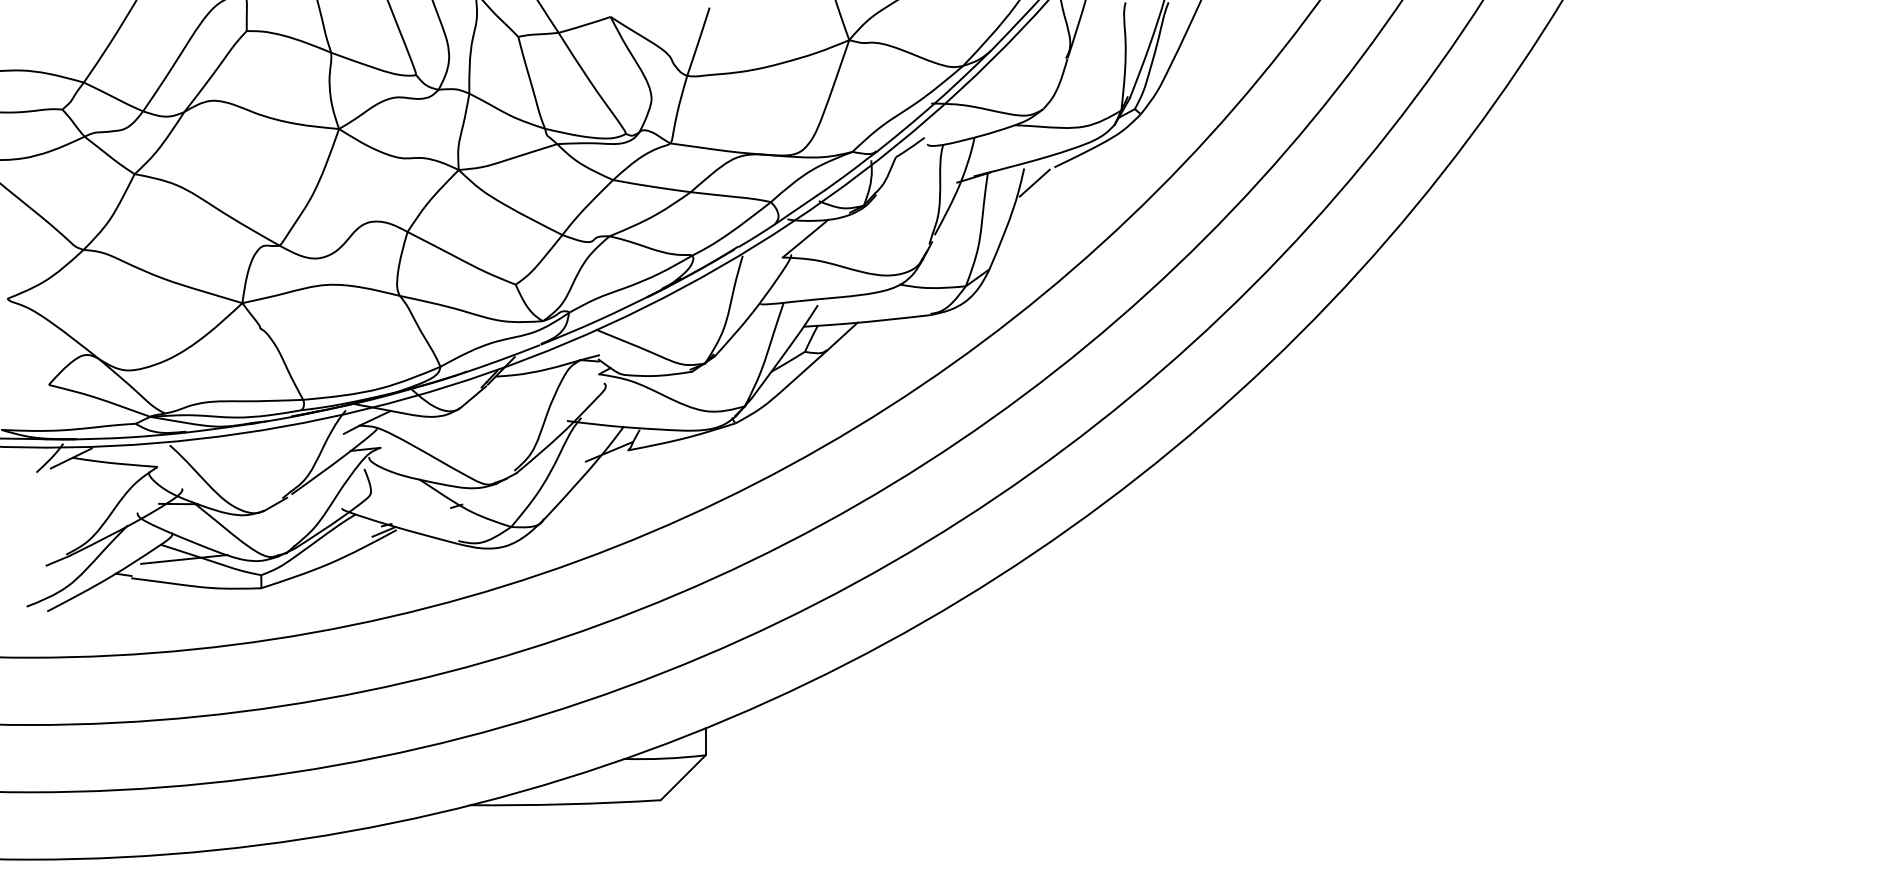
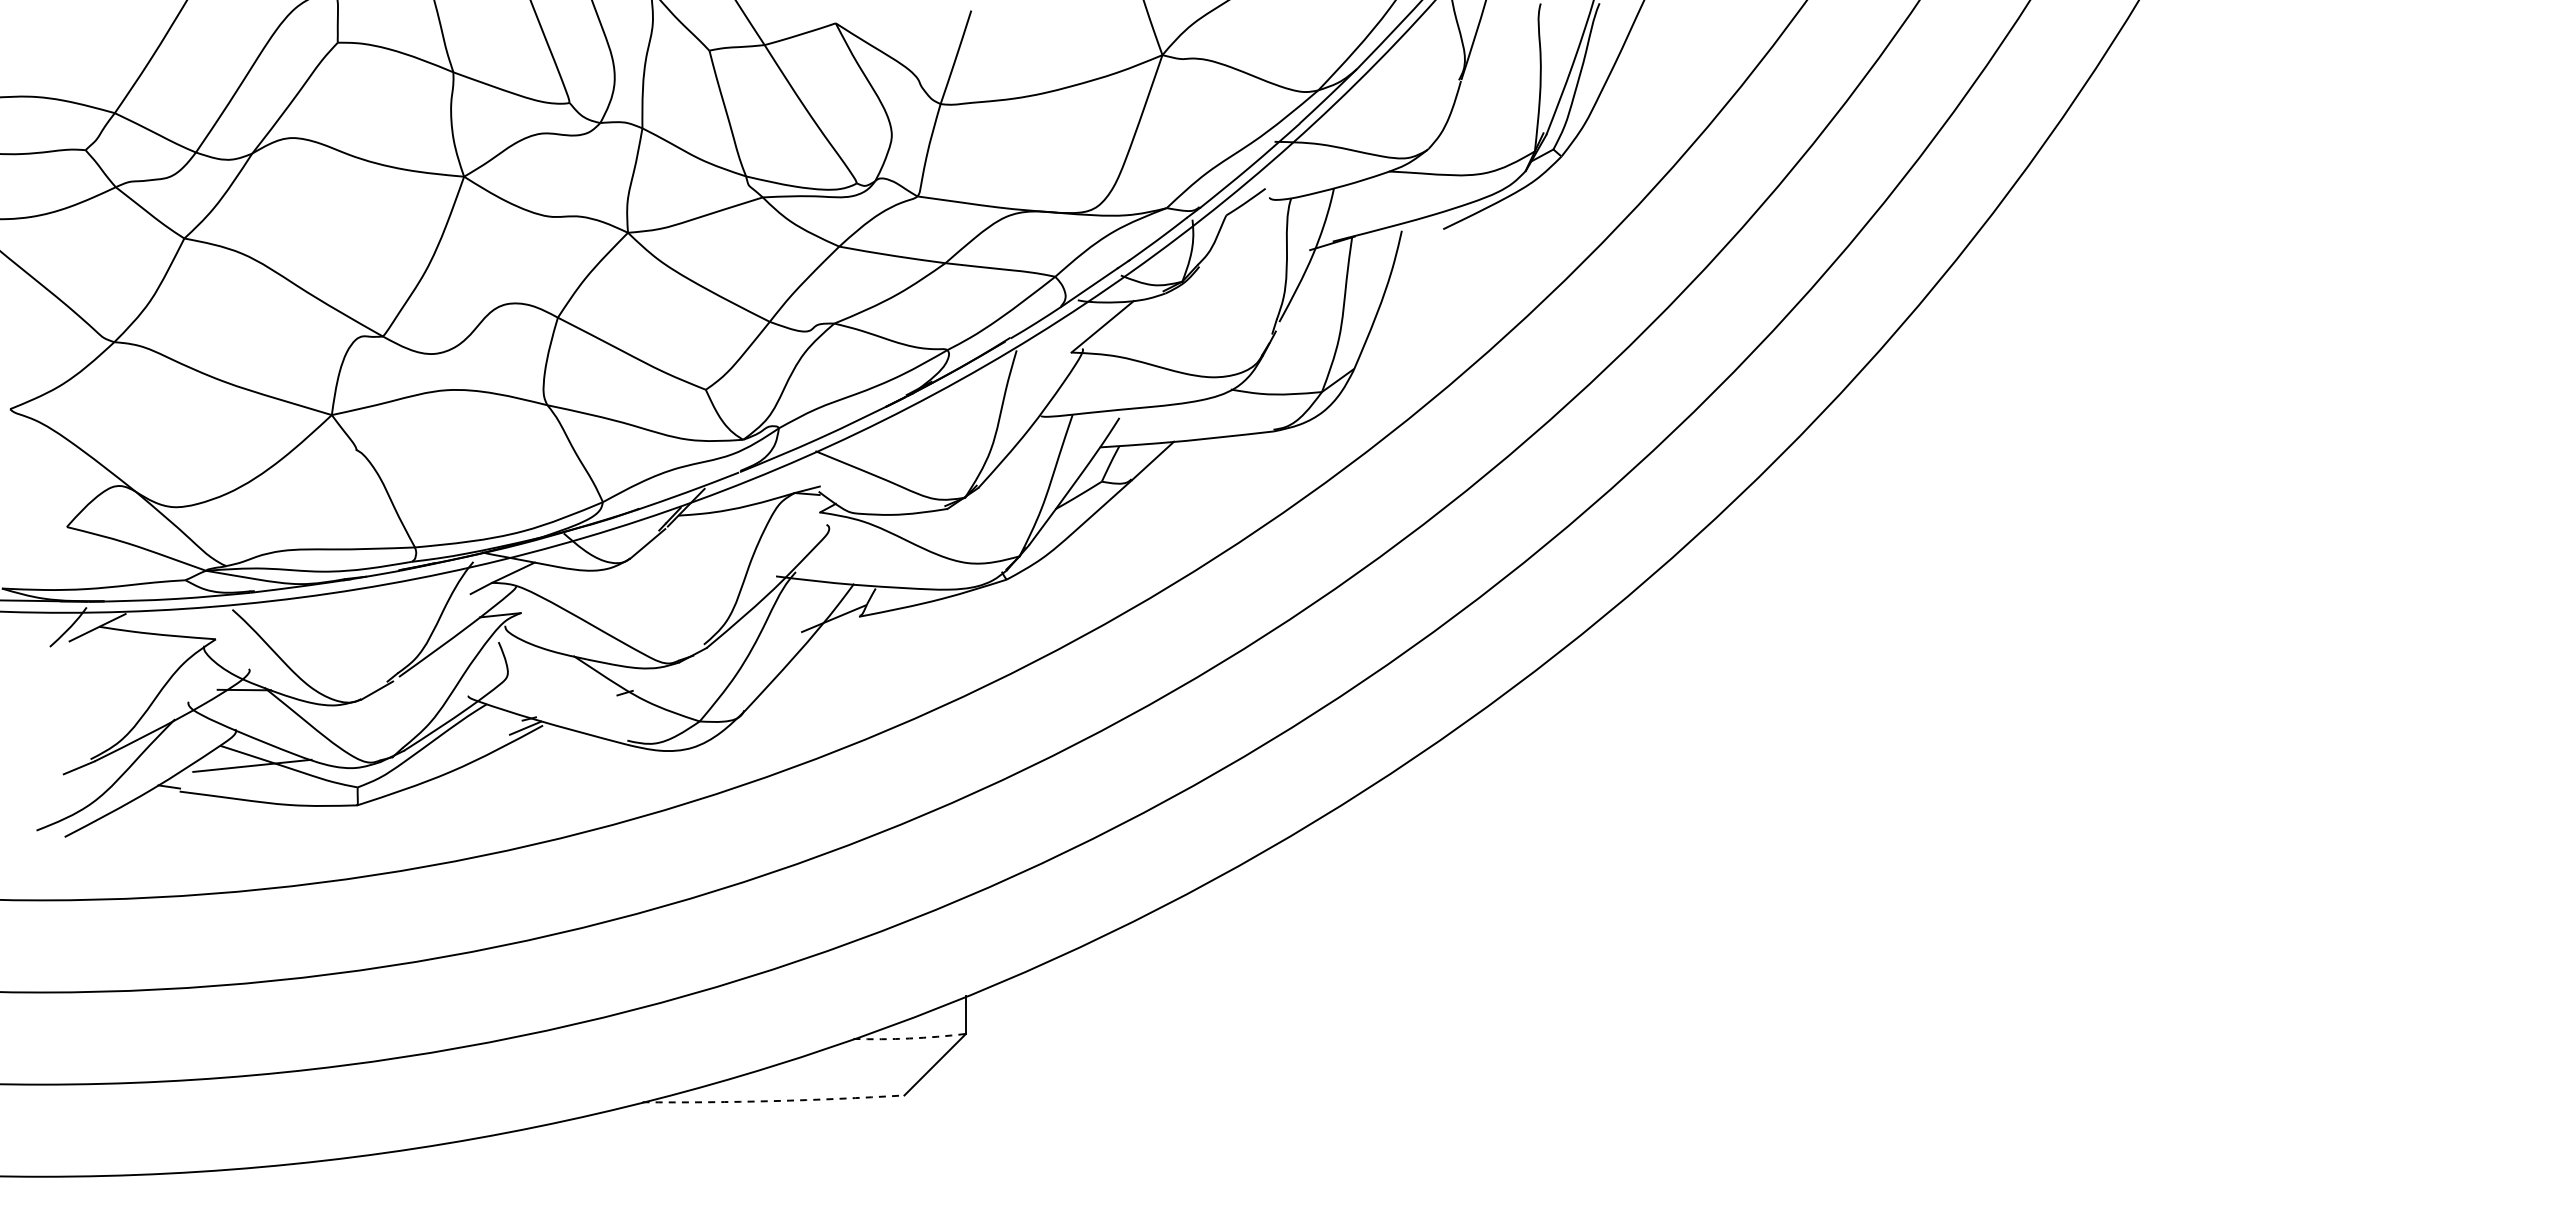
line: (1034, 182) -> (1415, 250), removed
arc: (664, 758) -> (909, 1038), solid -> dashed
arc: (565, 804) -> (773, 1101), solid -> dashed

